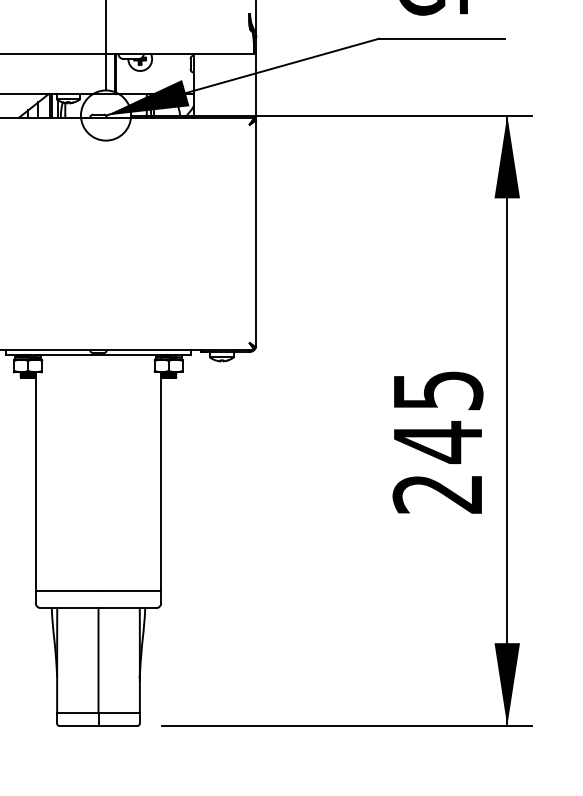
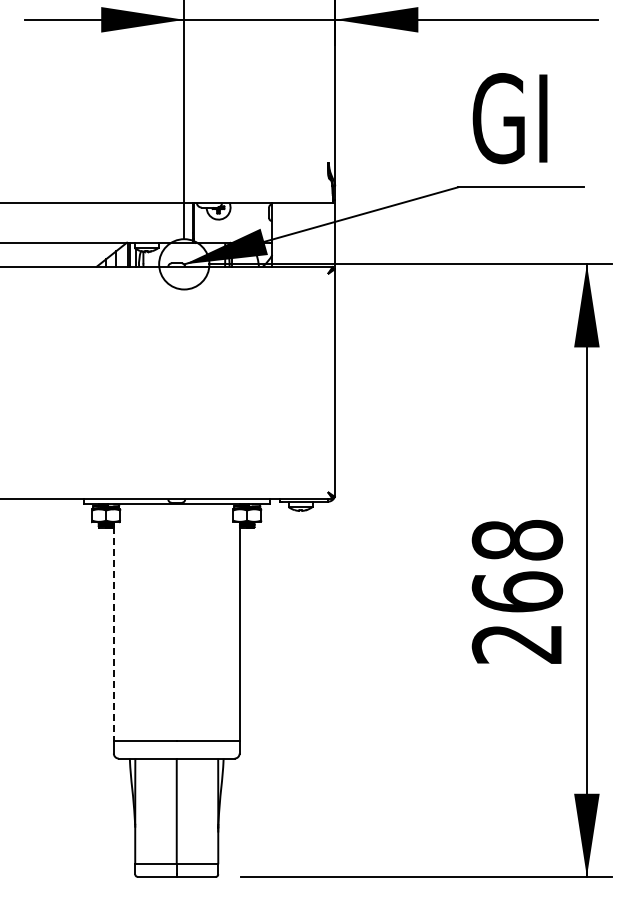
text: (438, 416) -> (517, 566), 245 -> 268
line: (35, 484) -> (113, 634), solid -> dashed

